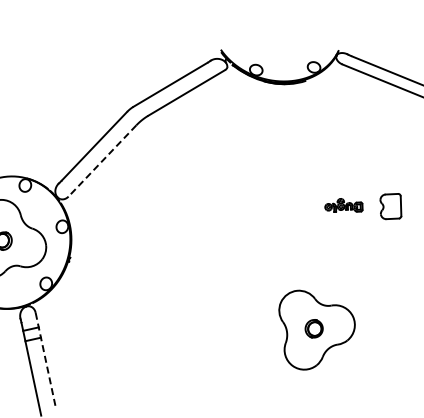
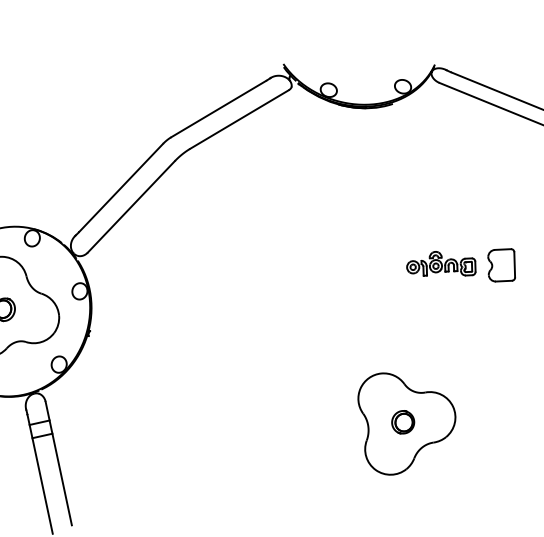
line: (102, 161) -> (131, 207), dashed -> solid
part: (343, 205) -> (440, 264), size x1.43
line: (46, 361) -> (59, 464), dashed -> solid

